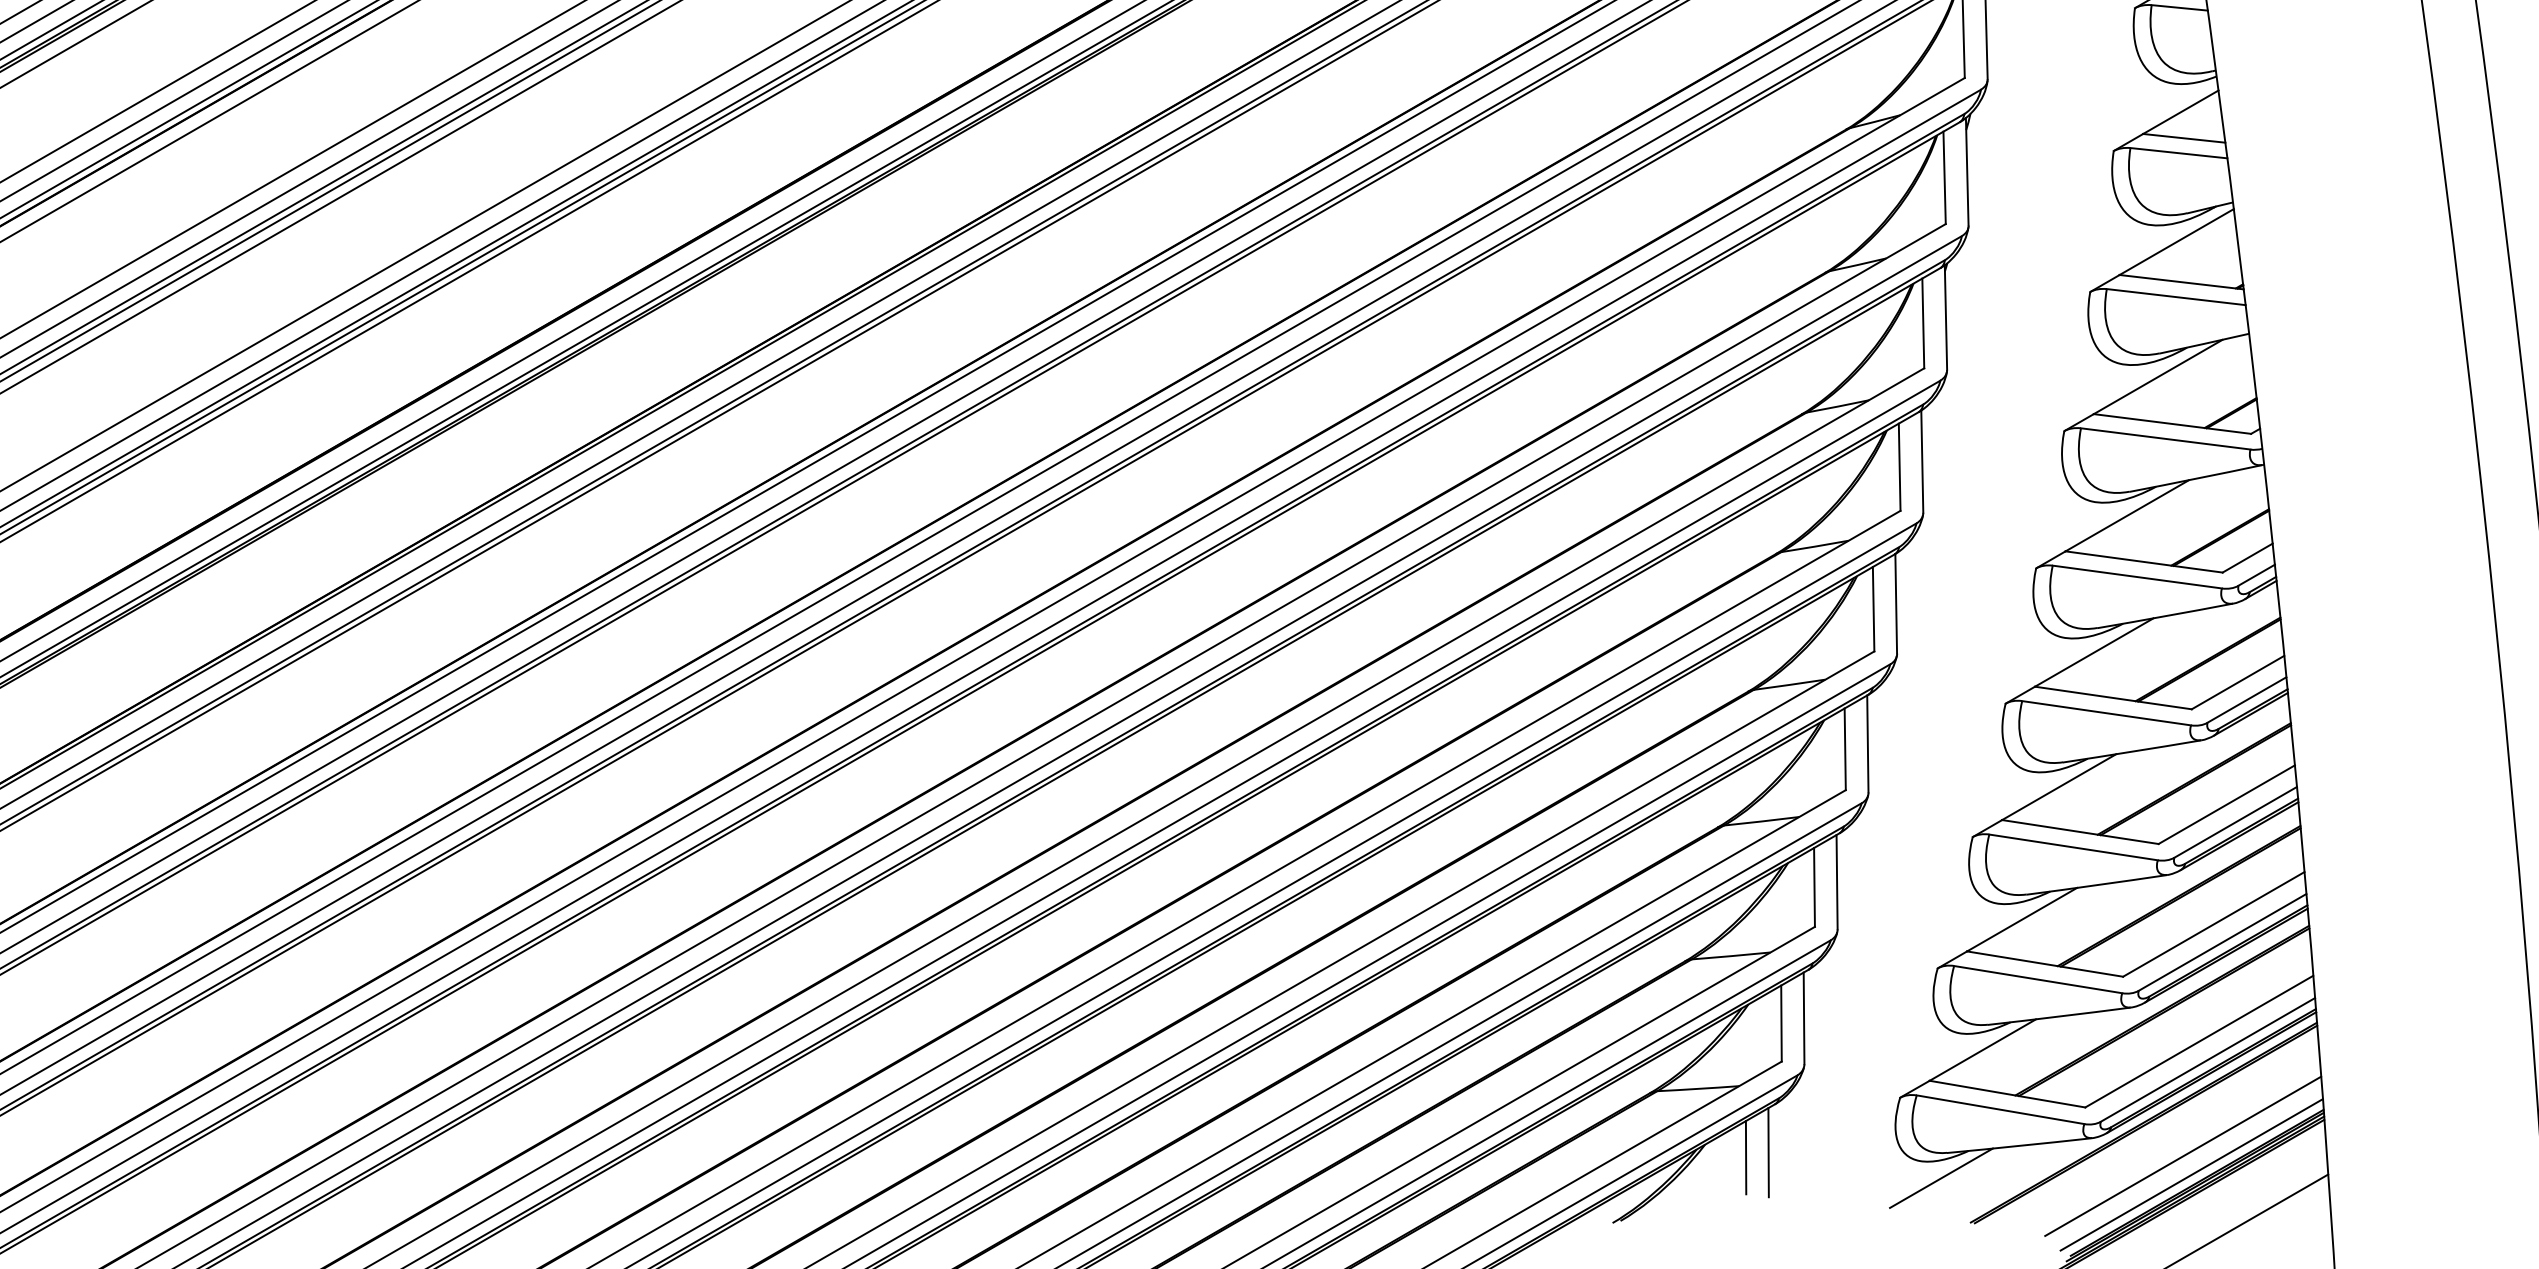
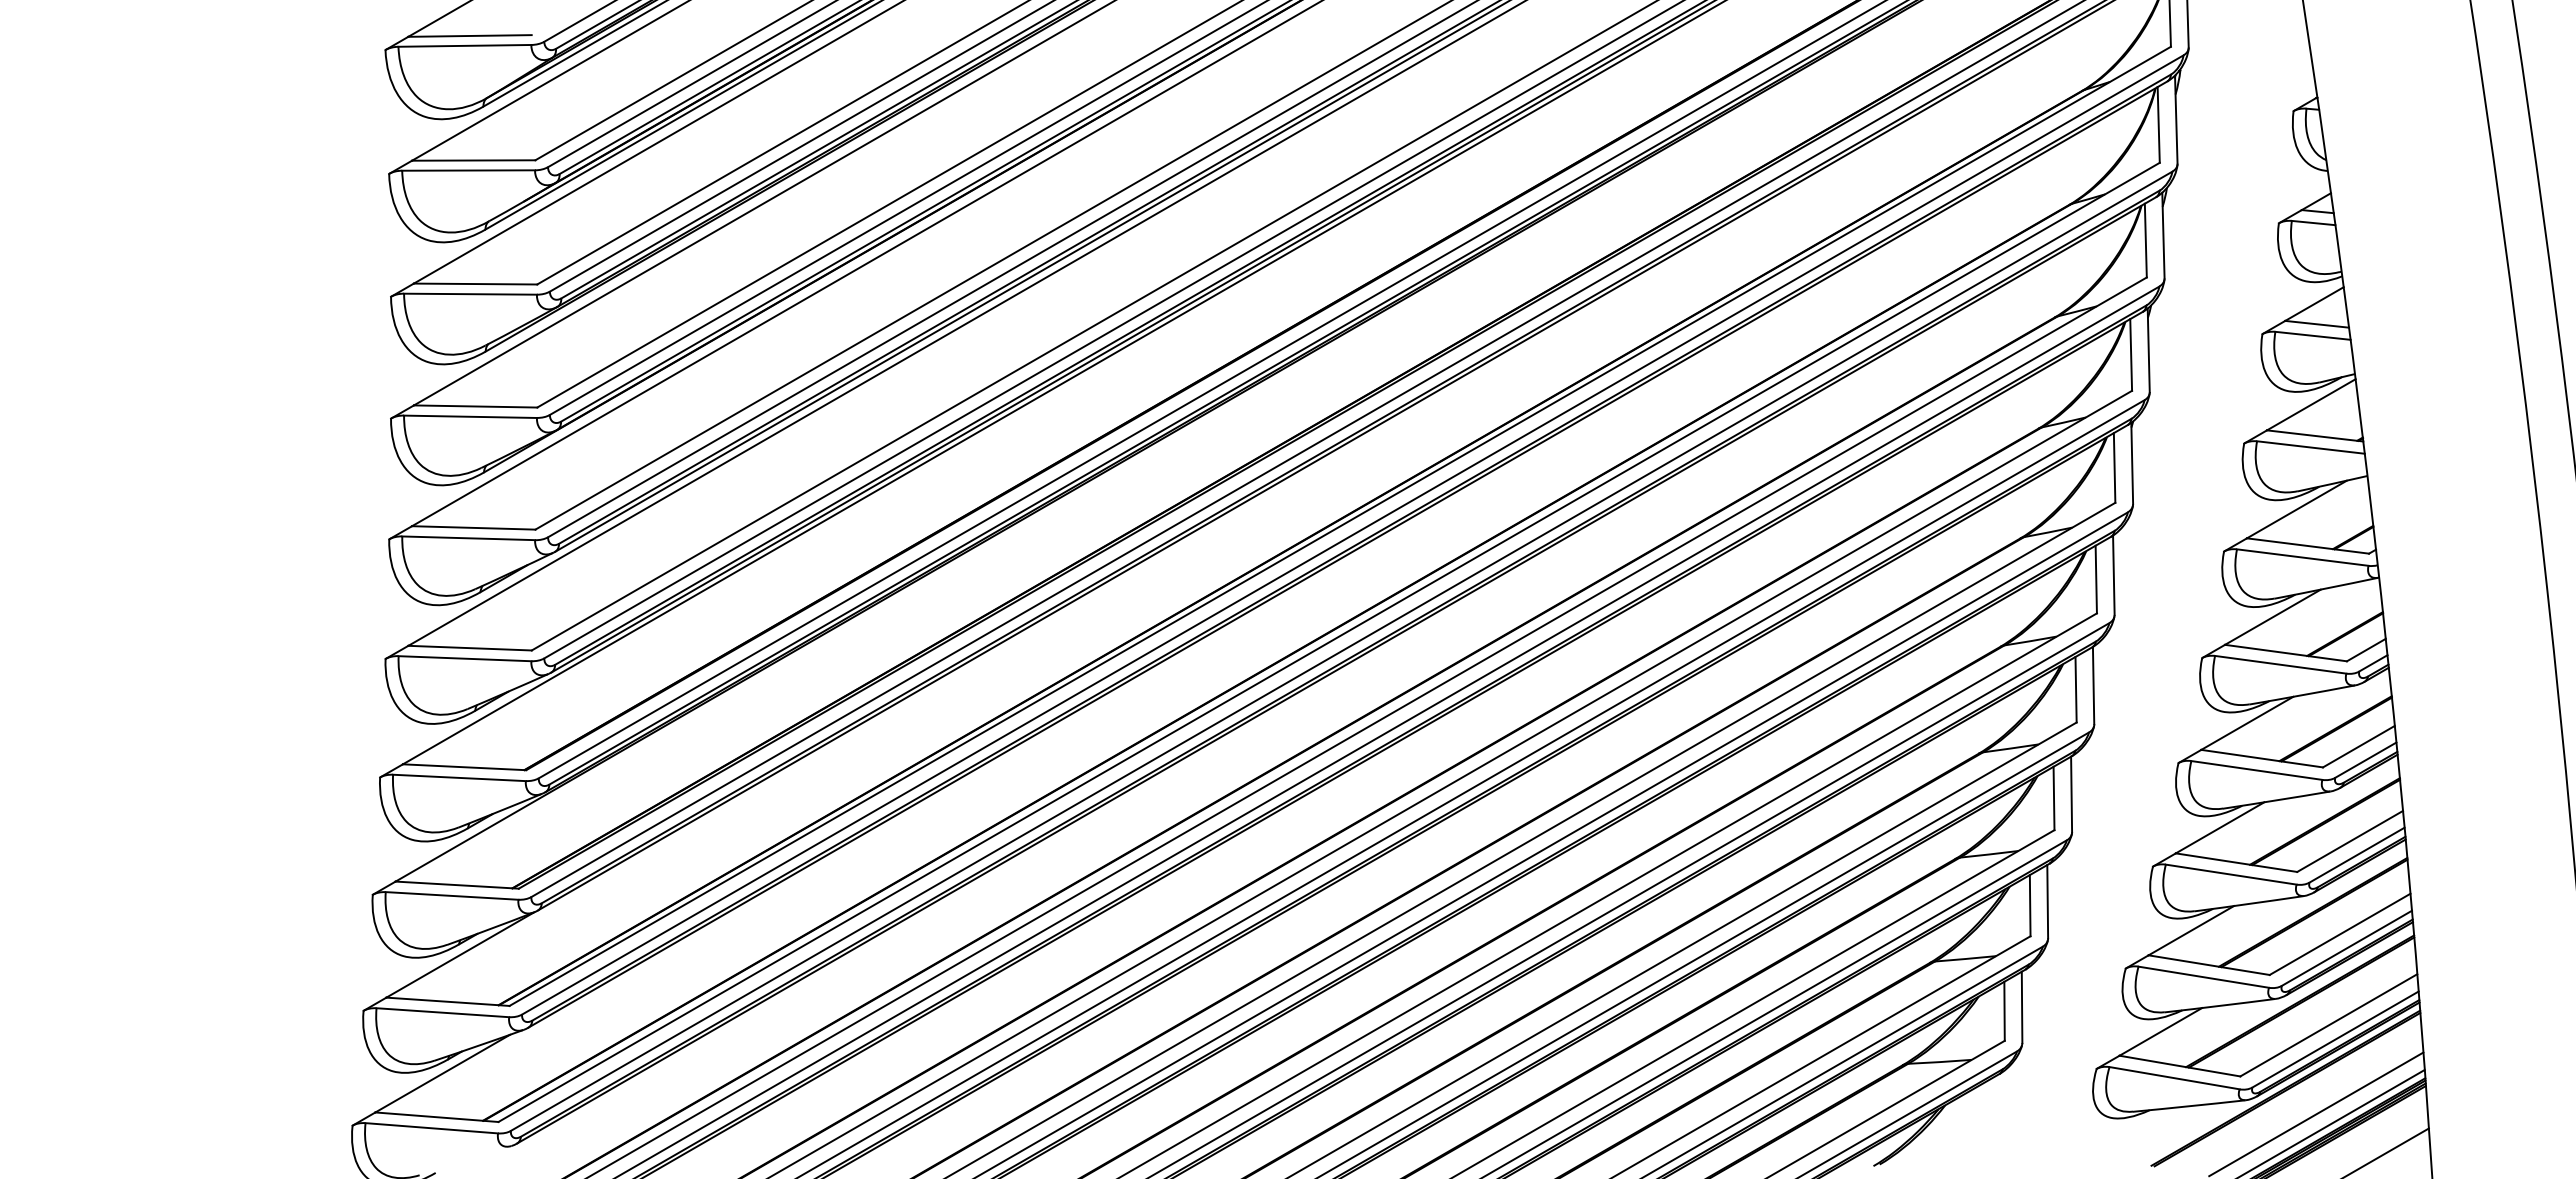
line: (1768, 1152) -> (1994, 1111), removed
line: (1745, 1157) -> (1976, 1115), removed
line: (1941, 1178) -> (2128, 1131), removed

